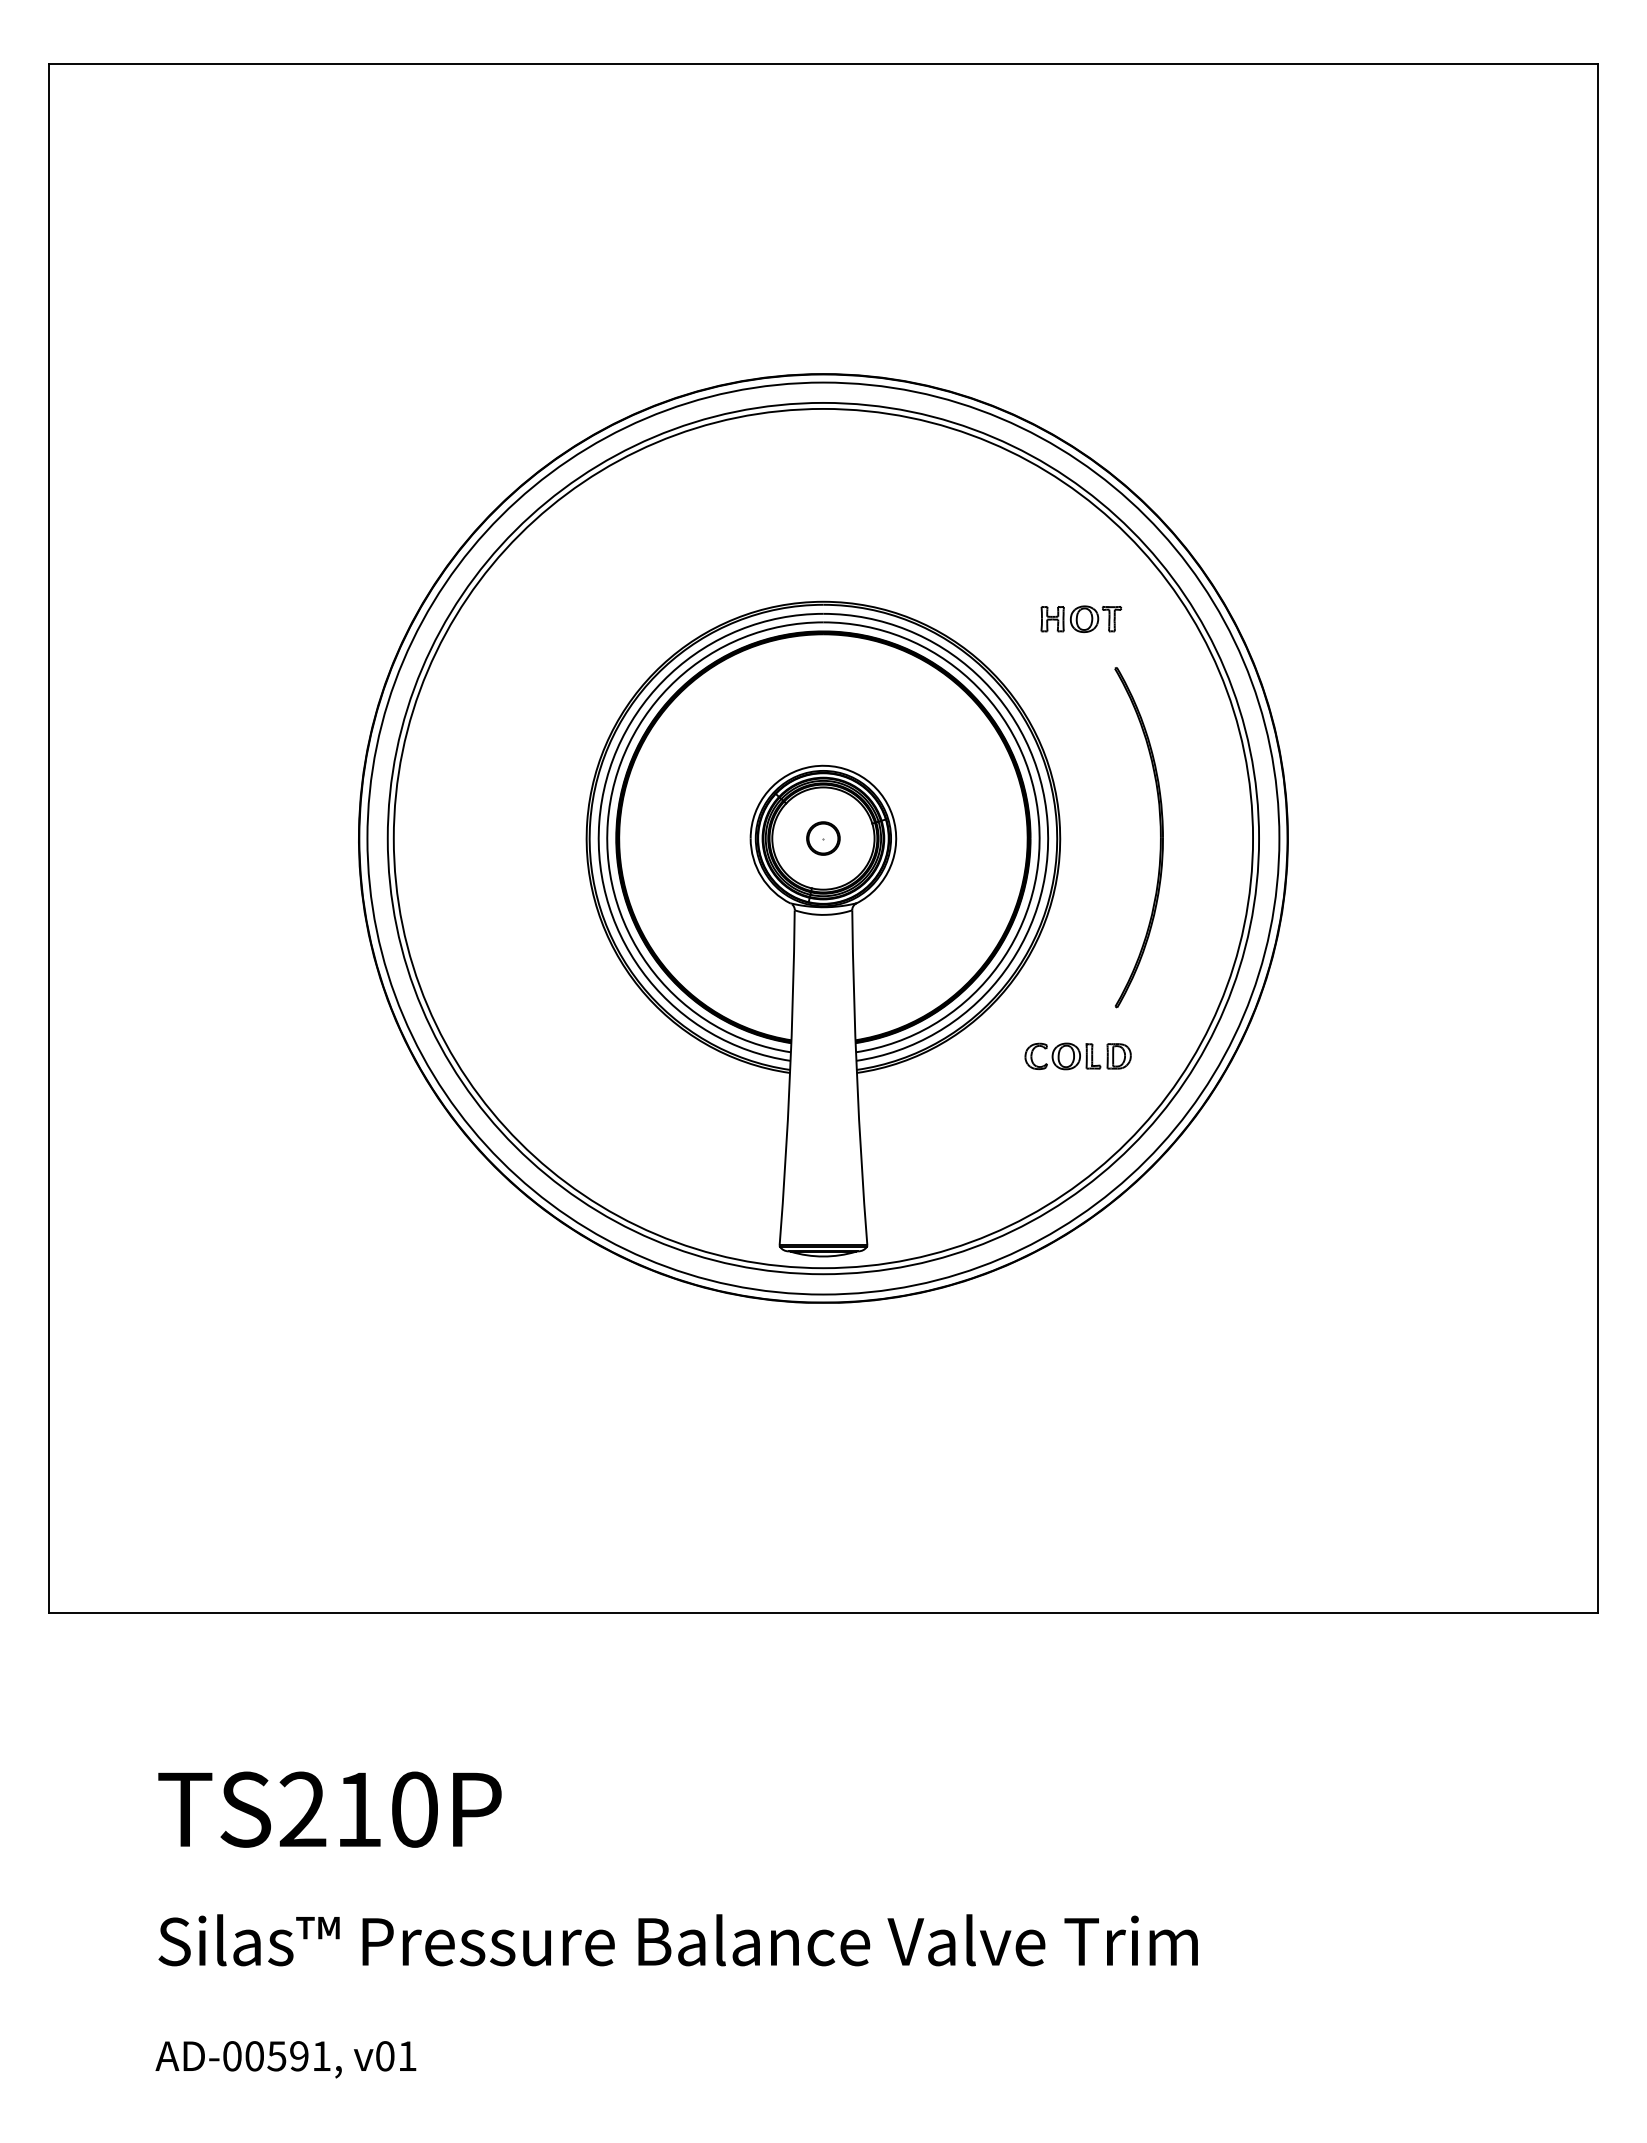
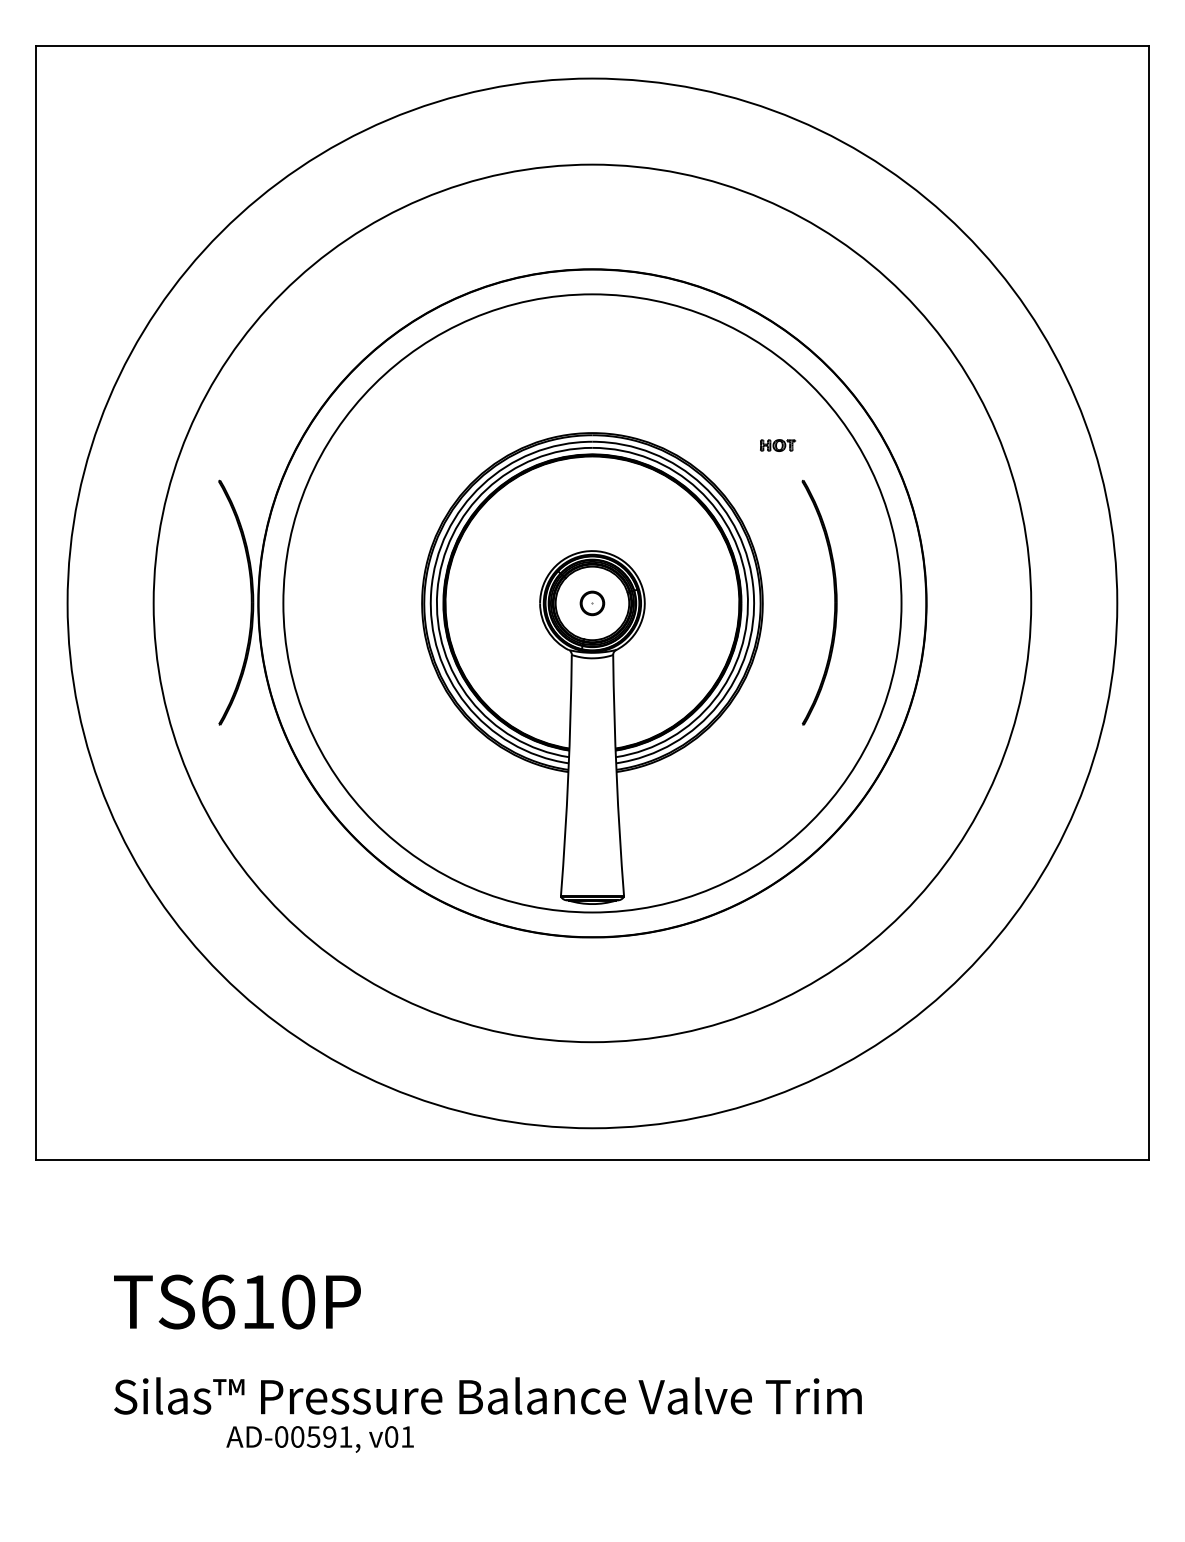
part: (1081, 618) -> (778, 445), size x0.6
part: (348, 831) -> (250, 598), added
circle: (823, 838) -> (592, 603), size x1.4
circle: (823, 838) -> (592, 603), size x1.6
part: (1077, 1056) -> (775, 760), removed
text: (302, 1809) -> (217, 1301), TS210P -> TS610P
text: (285, 2059) -> (319, 1439), moved

